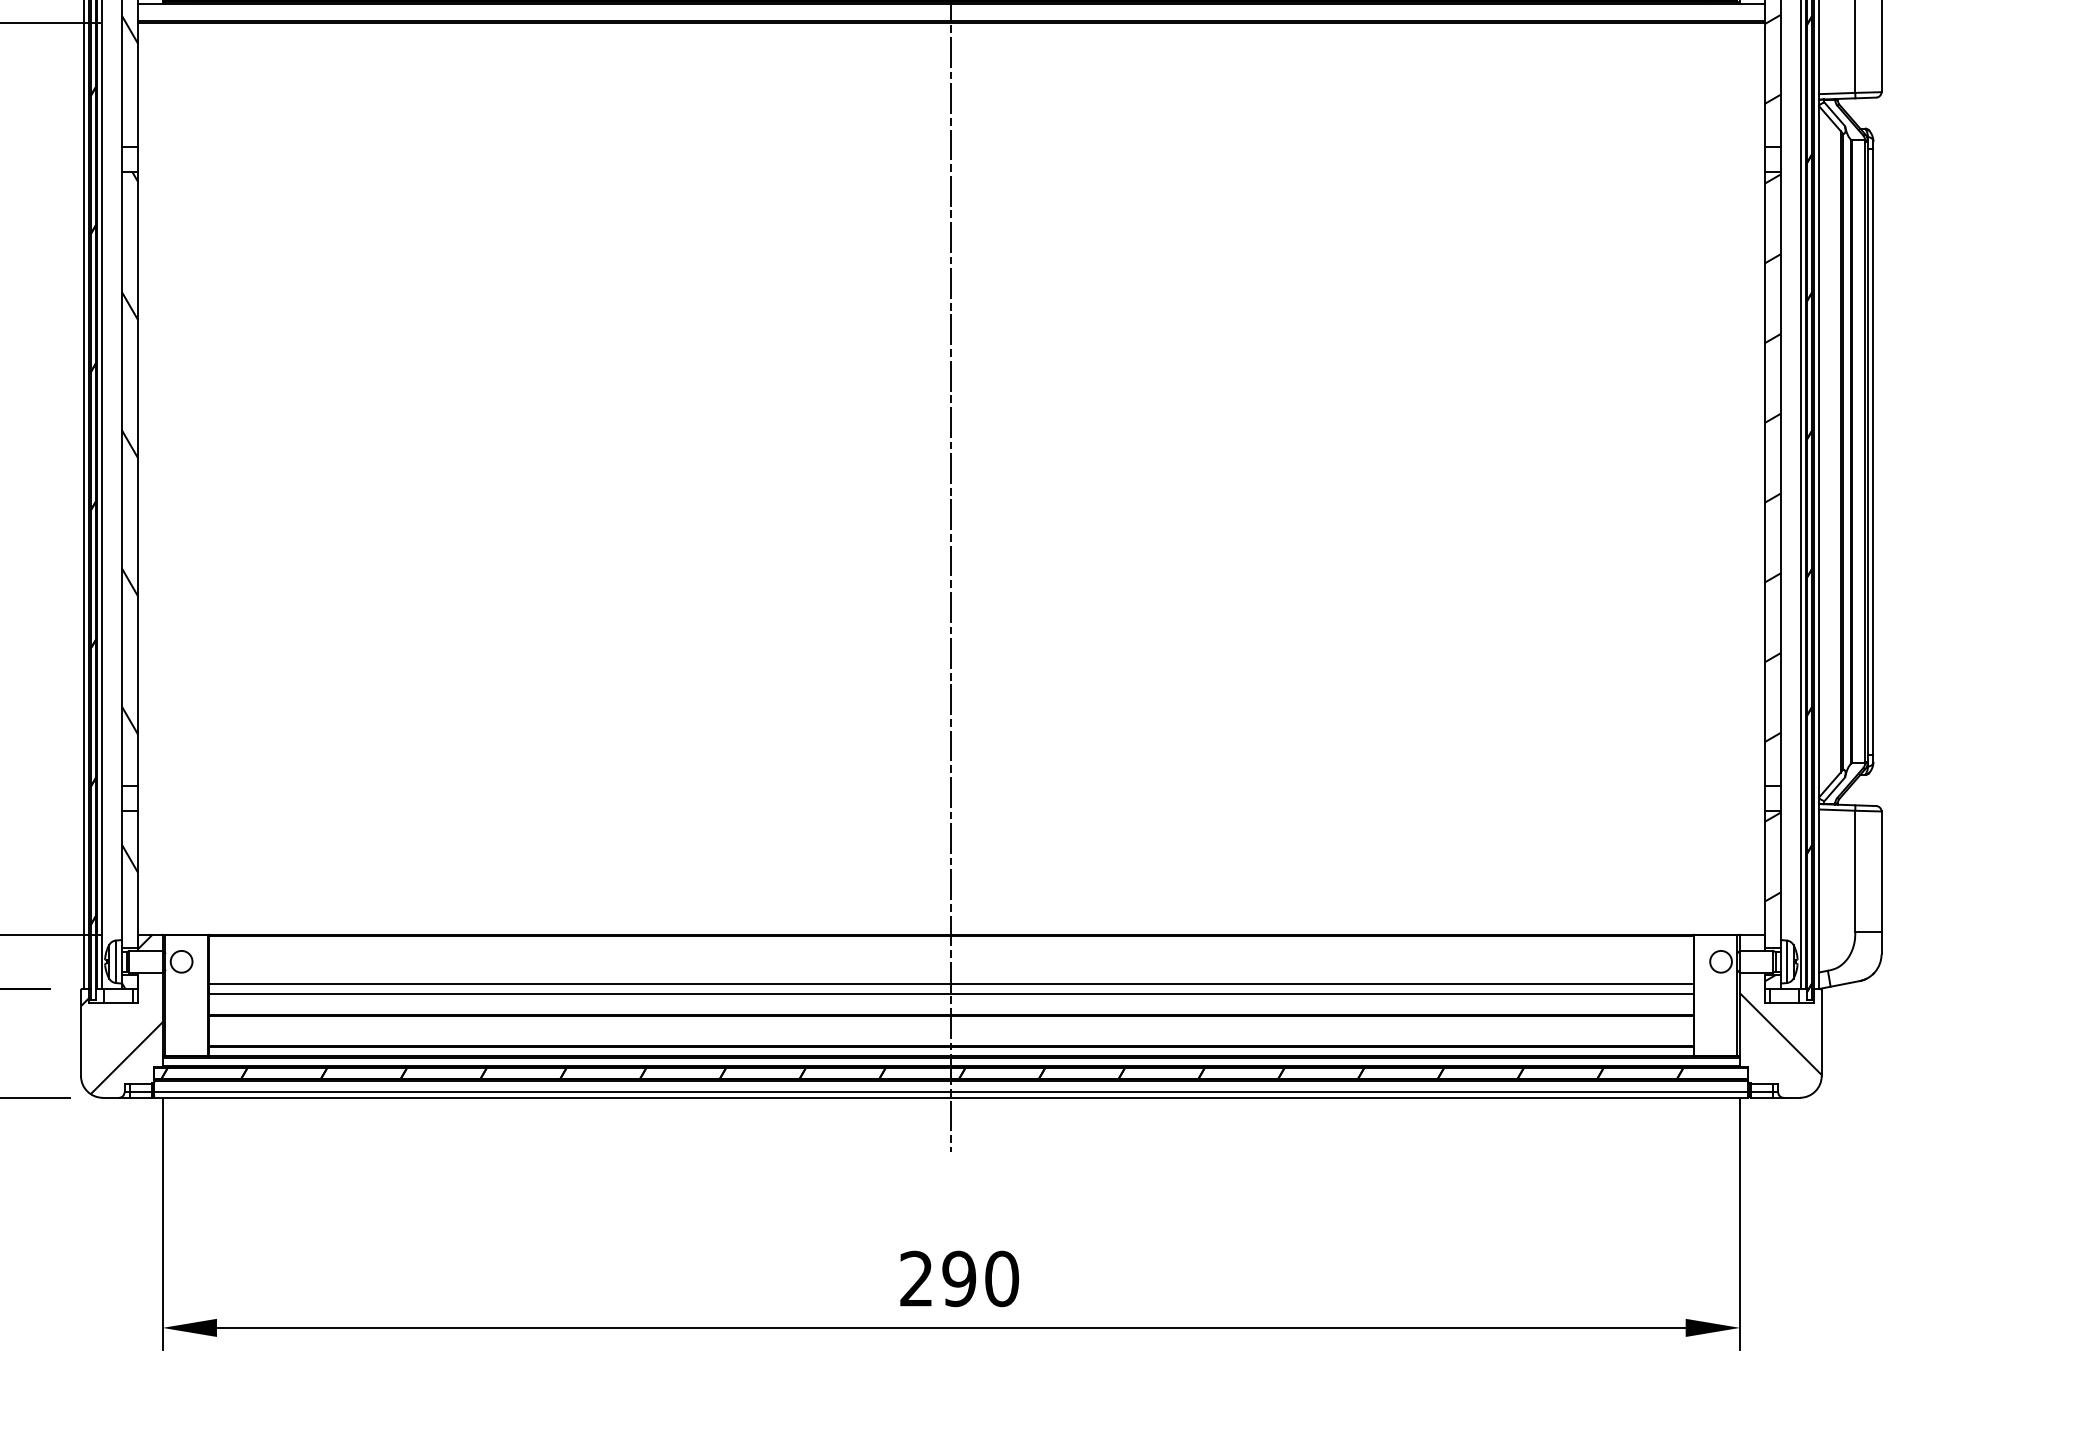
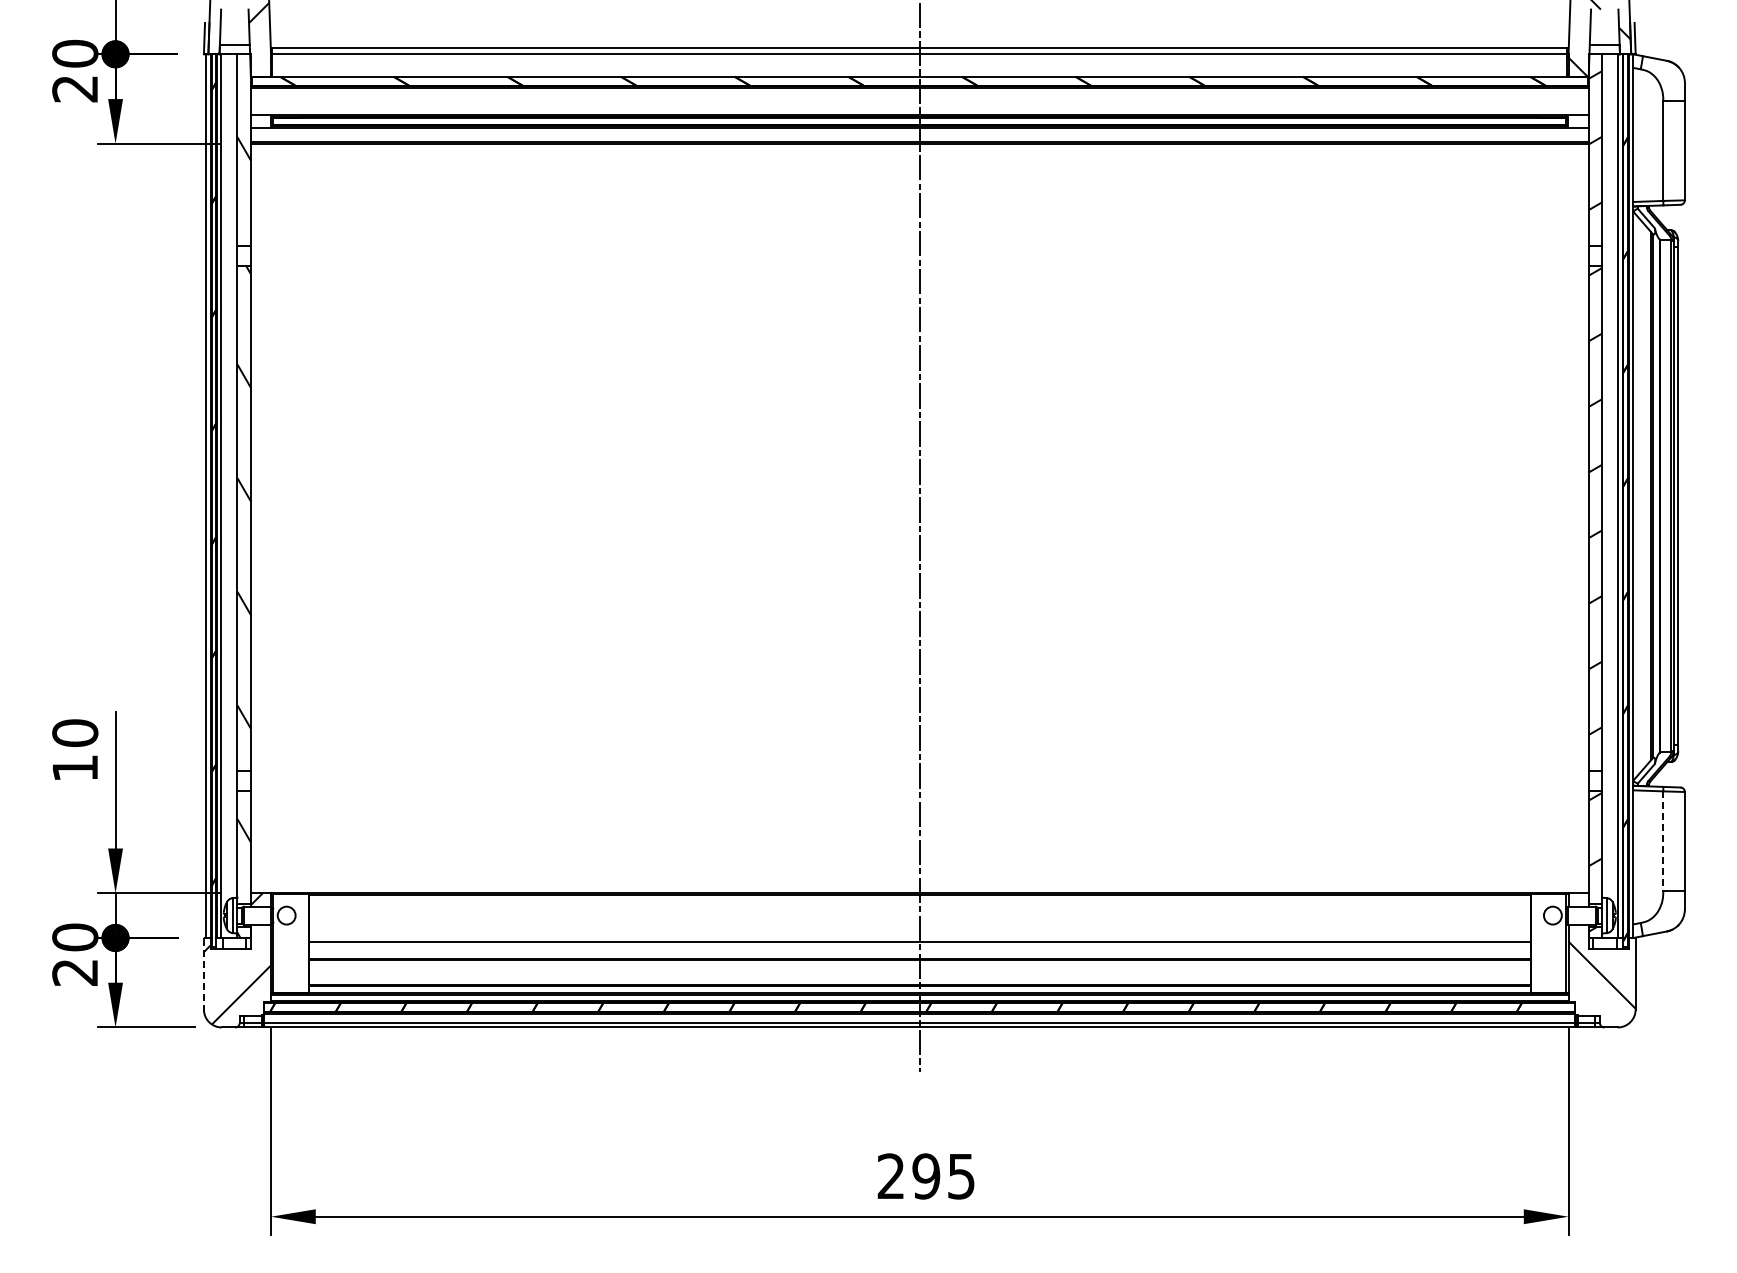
line: (1855, 871) -> (1663, 841), solid -> dashed
line: (950, 983) -> (919, 933), removed
line: (80, 1033) -> (203, 974), solid -> dashed
text: (1002, 1278) -> (961, 1176), 290 -> 295

